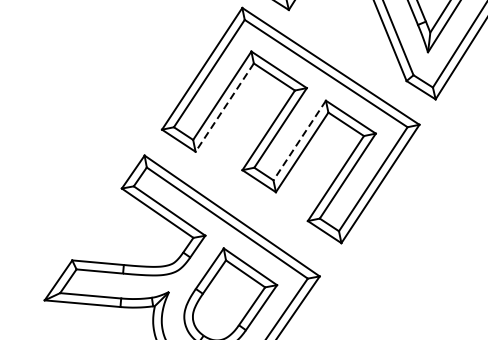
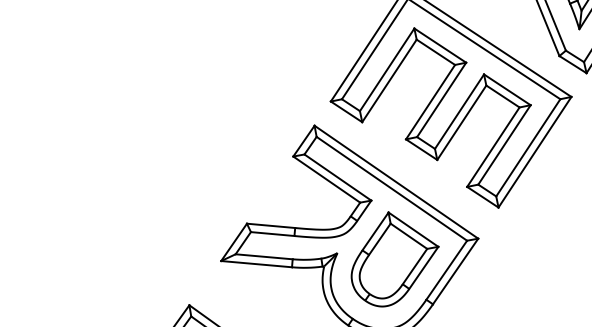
line: (224, 108) -> (389, 81), dashed -> solid
line: (299, 140) -> (459, 111), dashed -> solid

